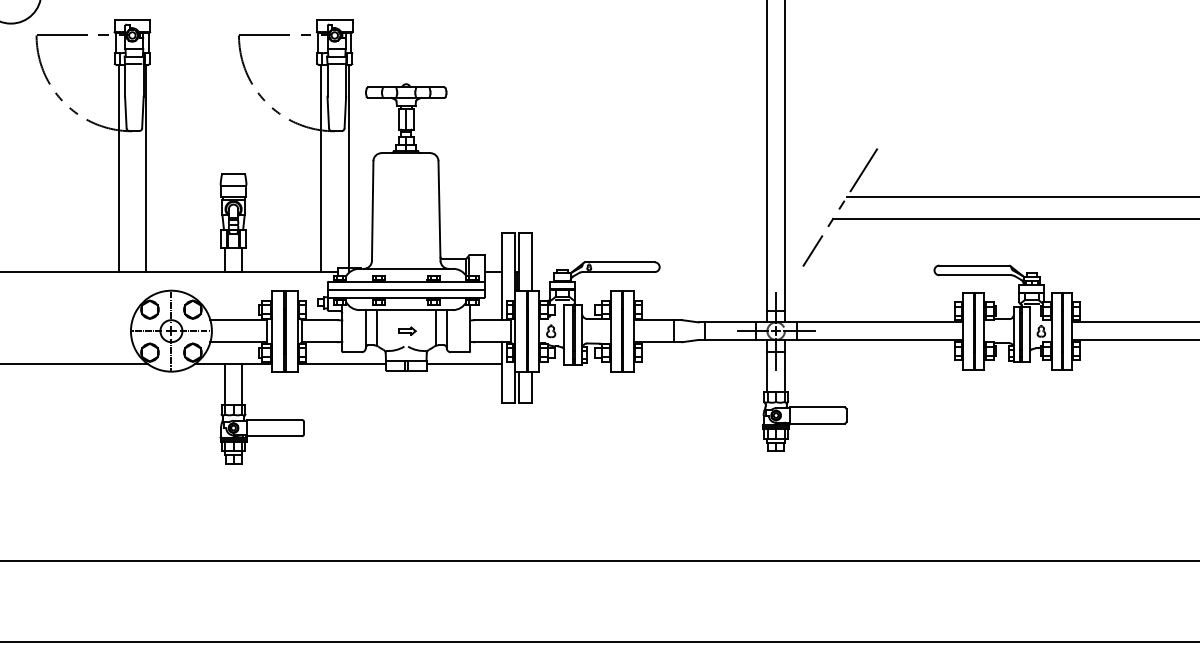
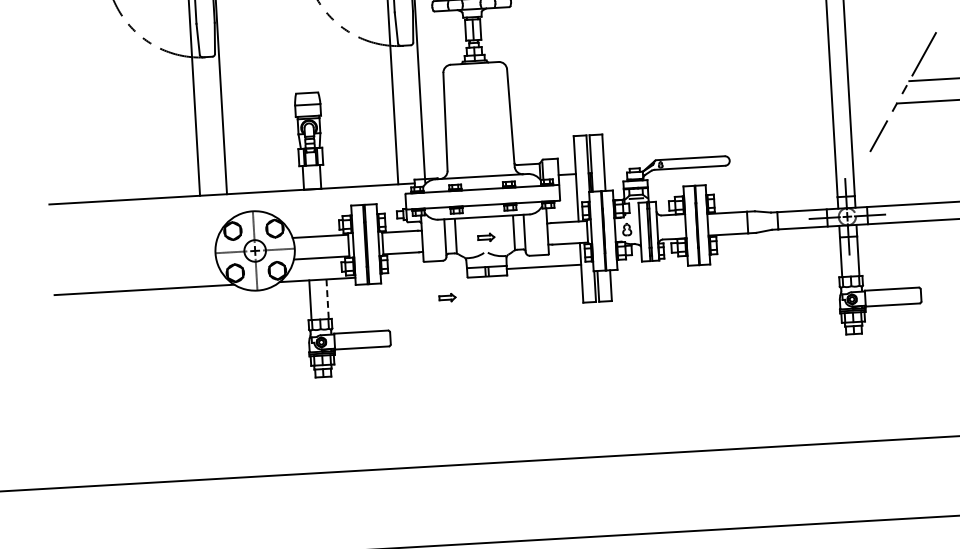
line: (405, 289) -> (482, 196), removed
line: (341, 364) -> (423, 273), removed
line: (242, 385) -> (327, 300), solid -> dashed
part: (364, 389) -> (447, 297), added

